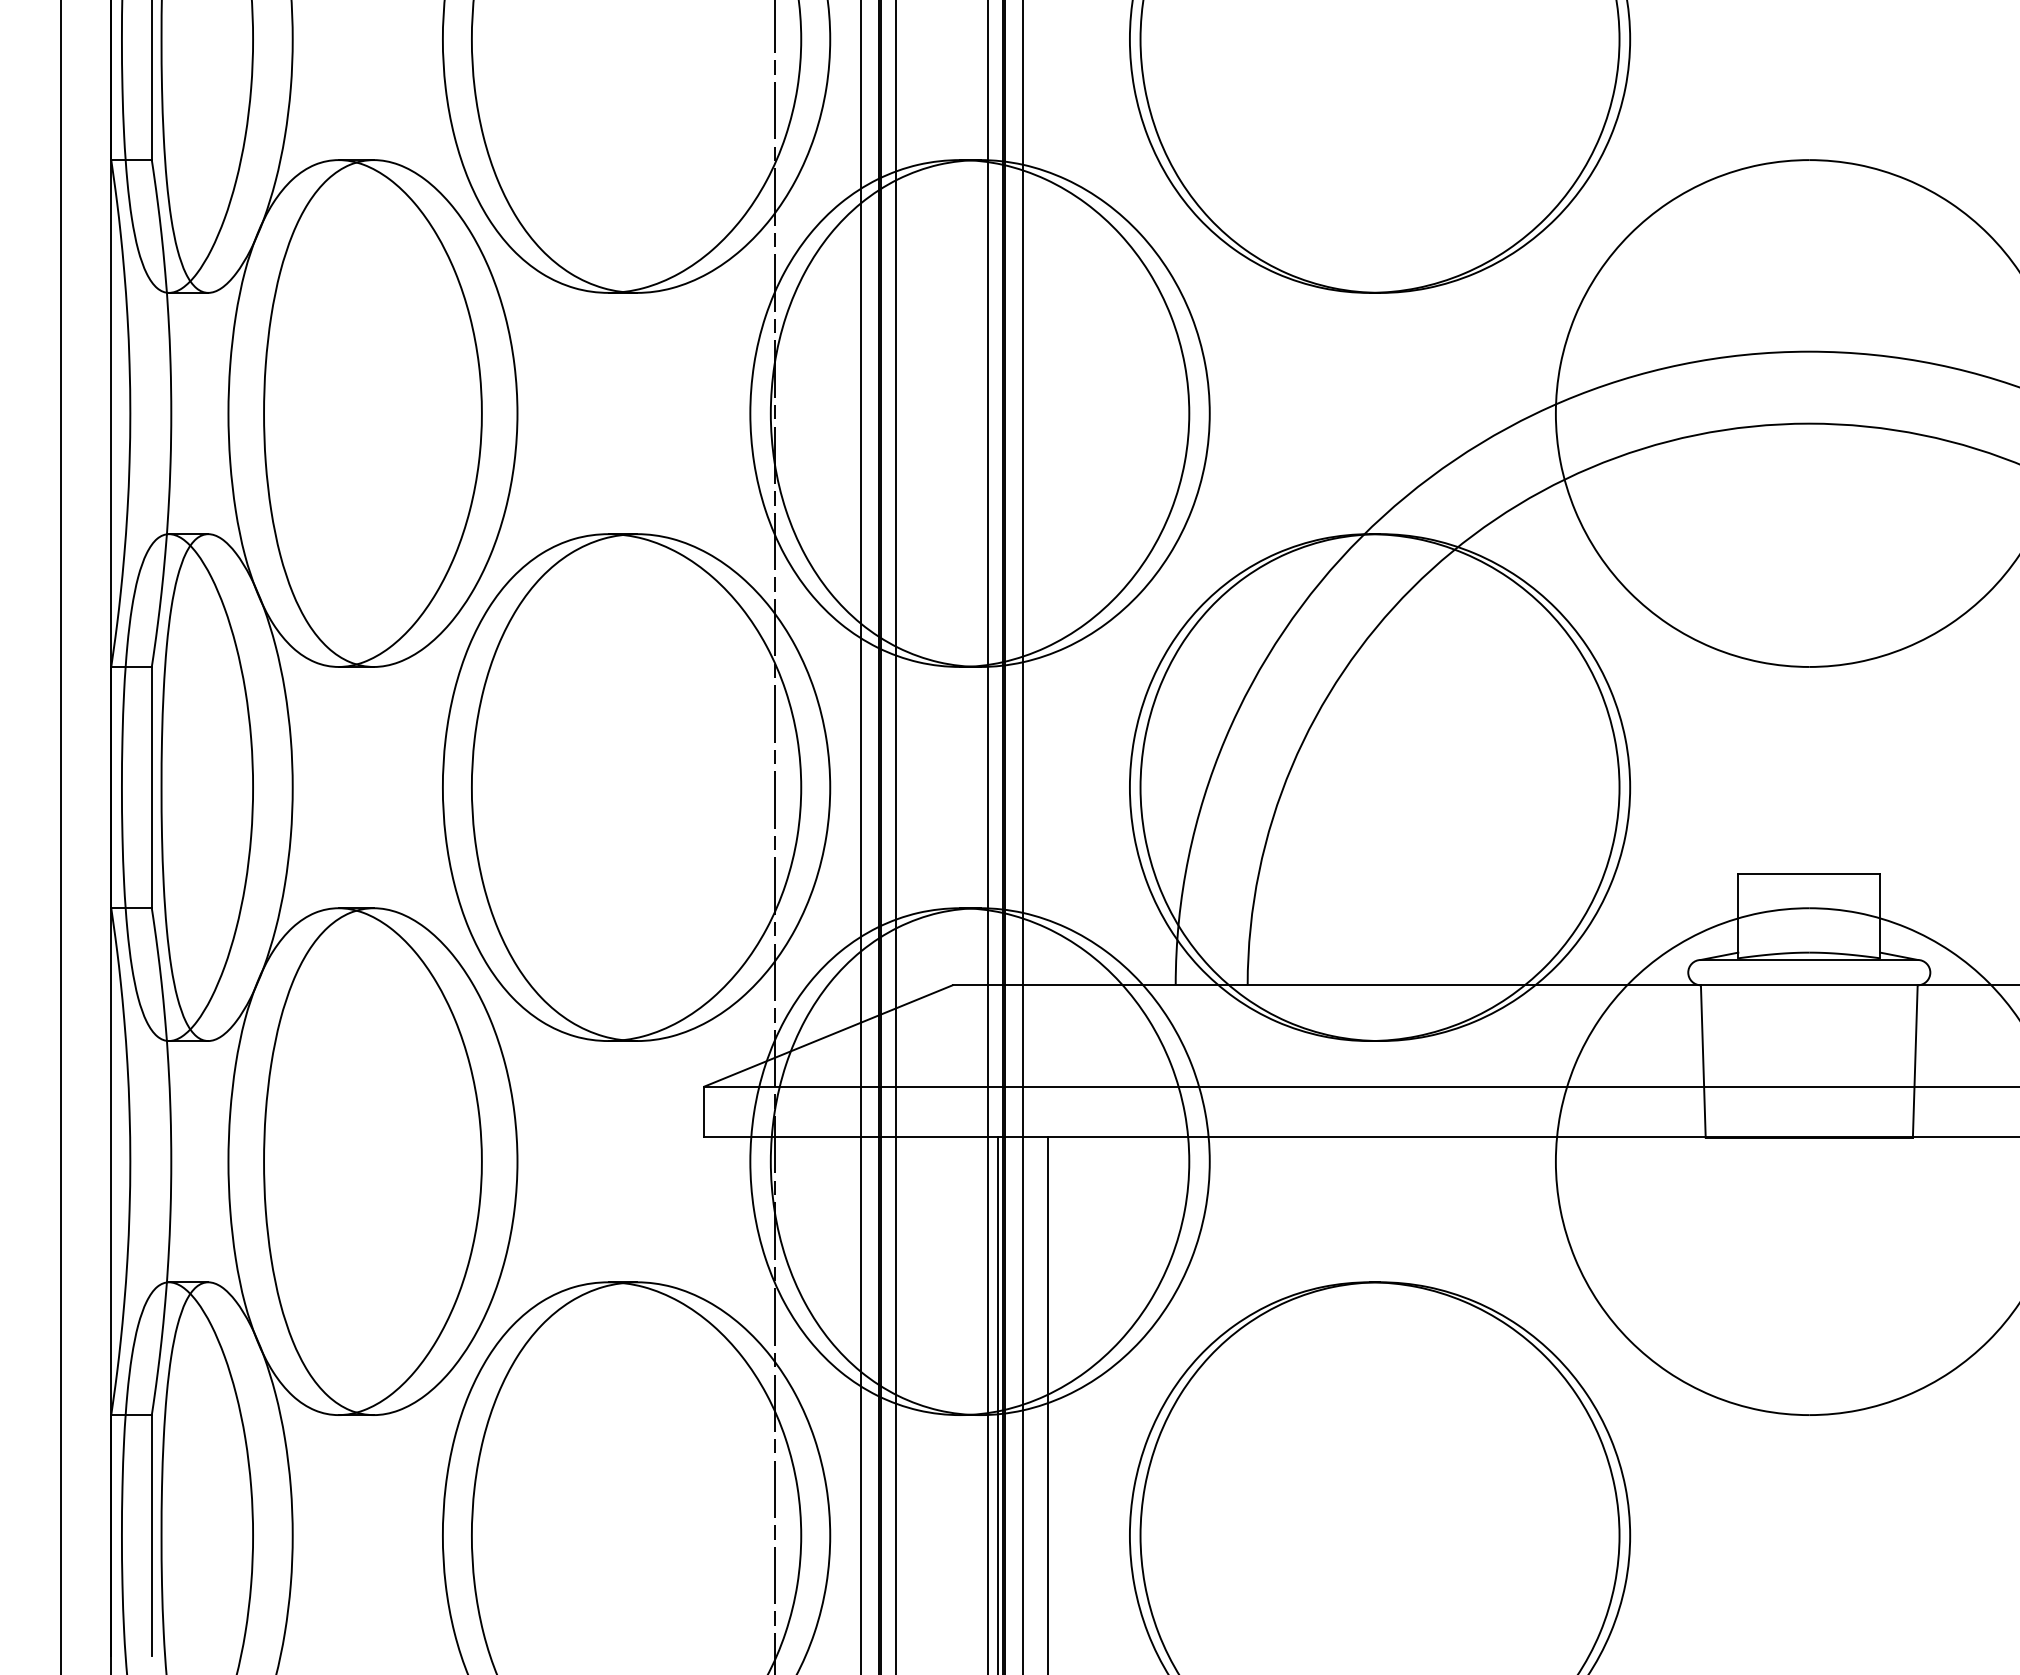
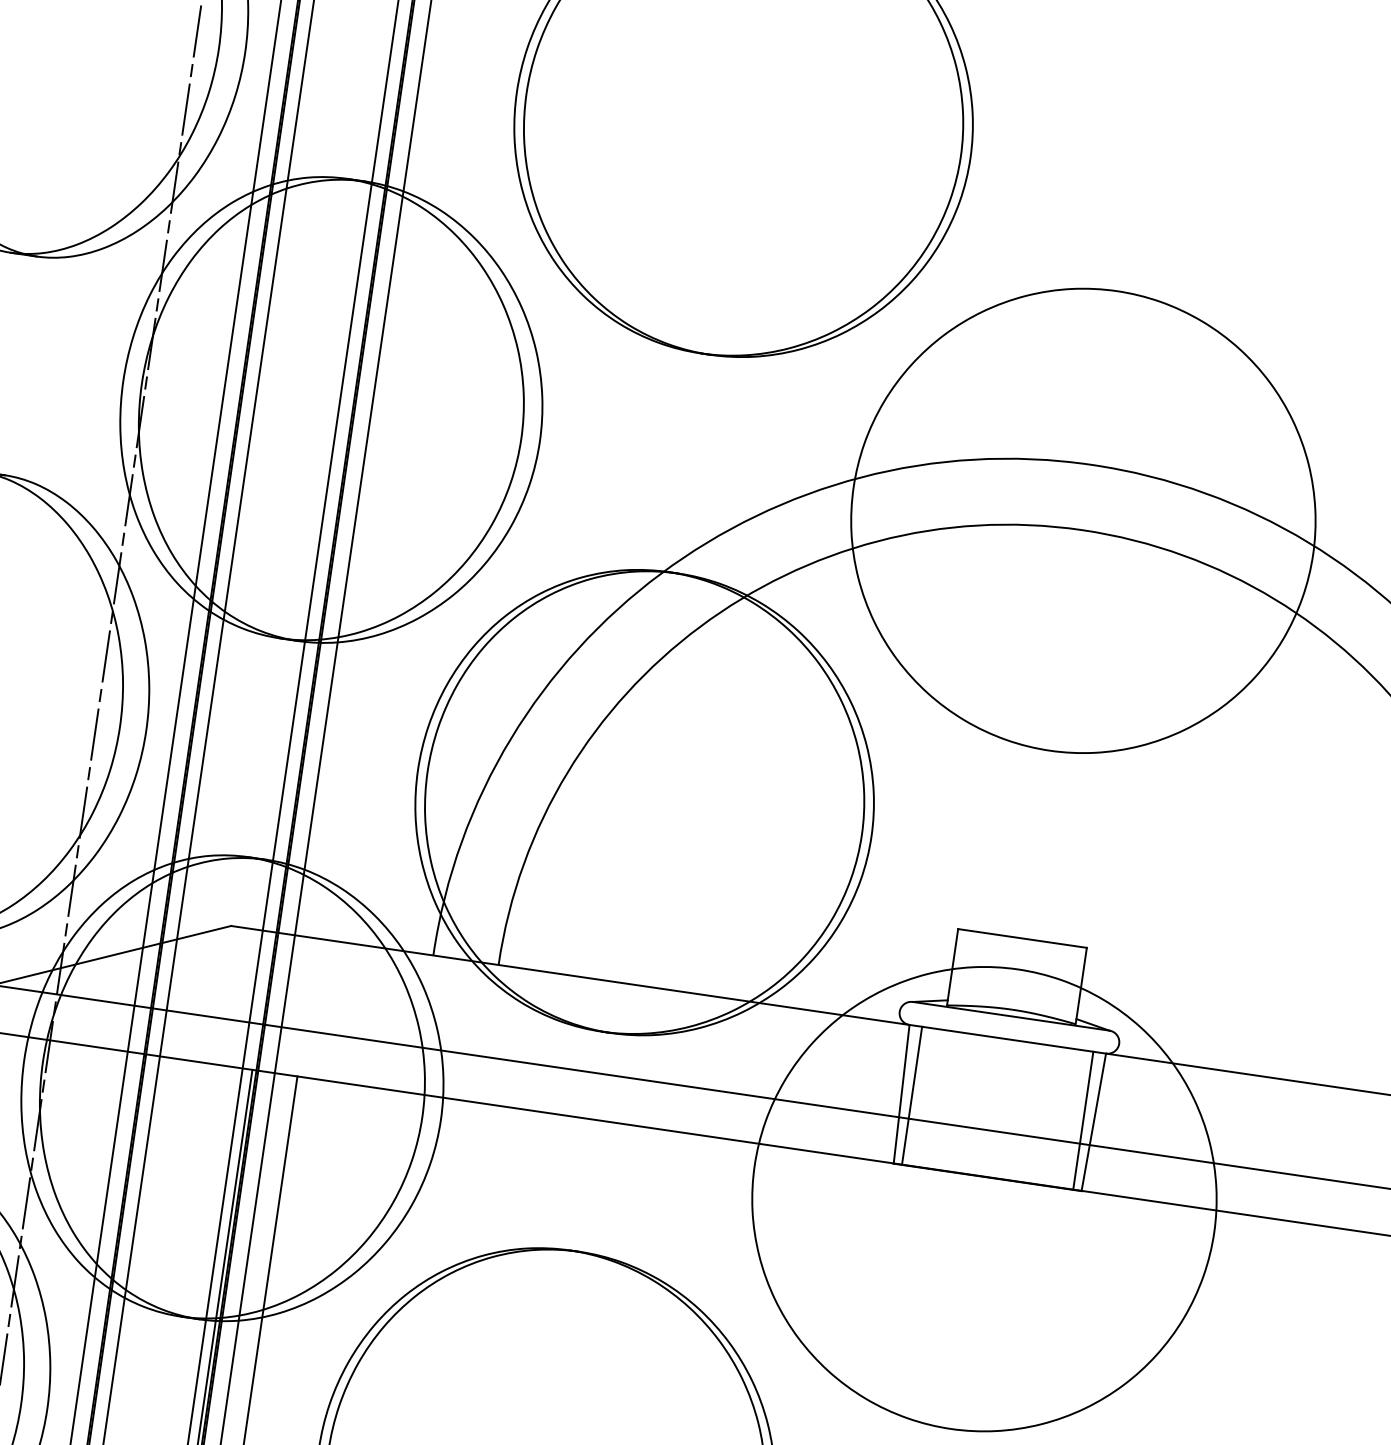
line: (1714, 1061) -> (911, 1095), added
line: (1903, 1061) -> (1083, 1120), added

